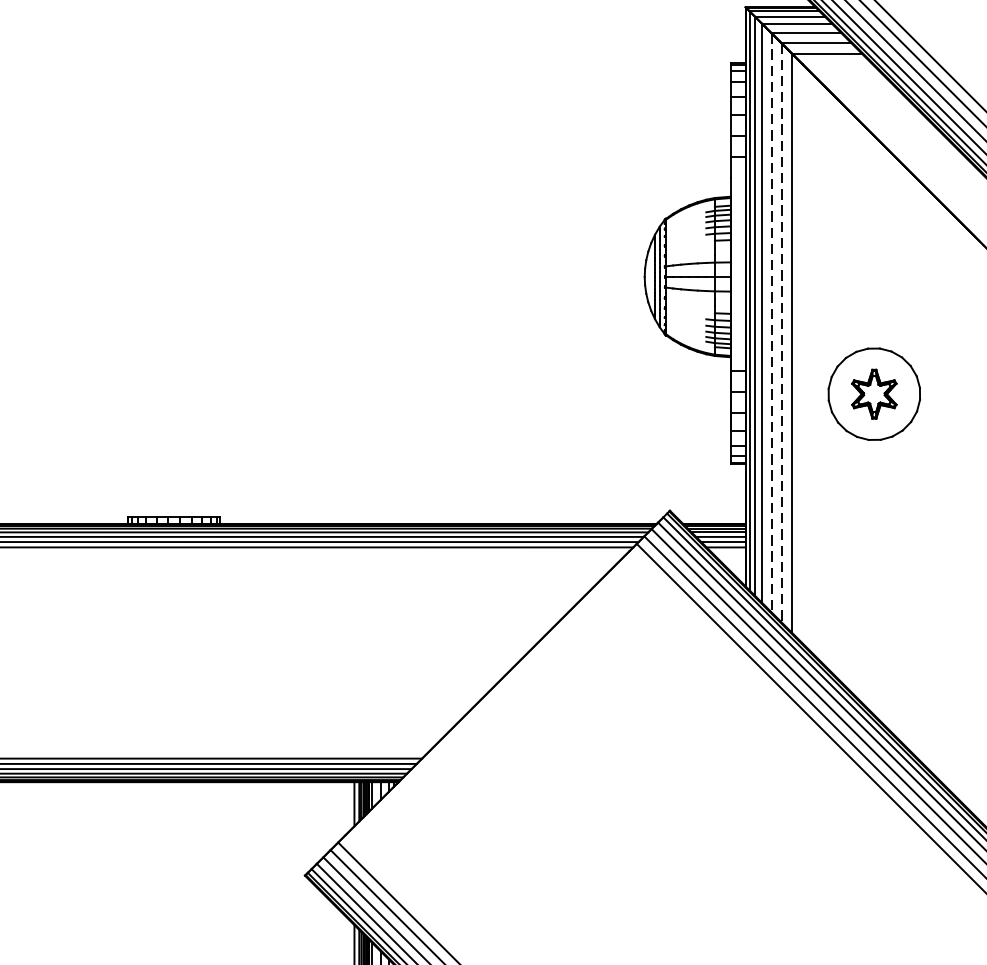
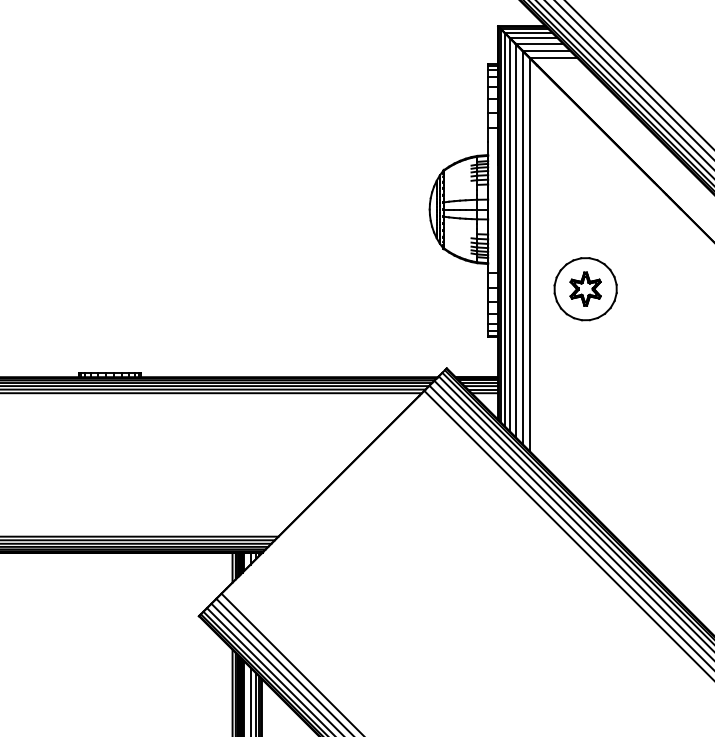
line: (771, 322) -> (515, 240), dashed -> solid
line: (781, 332) -> (522, 247), dashed -> solid

